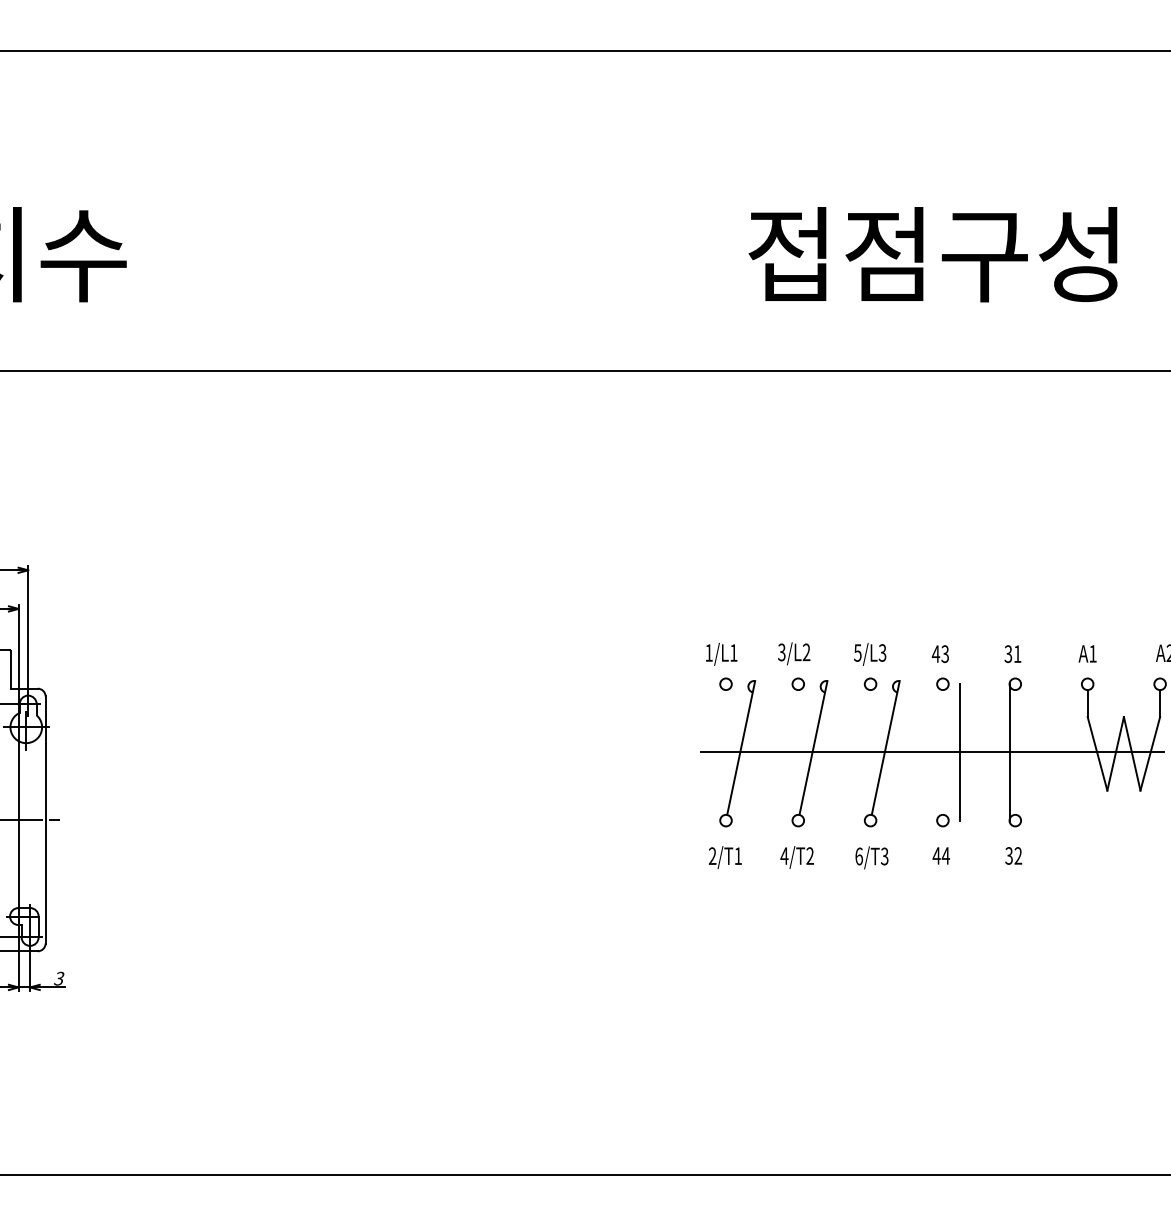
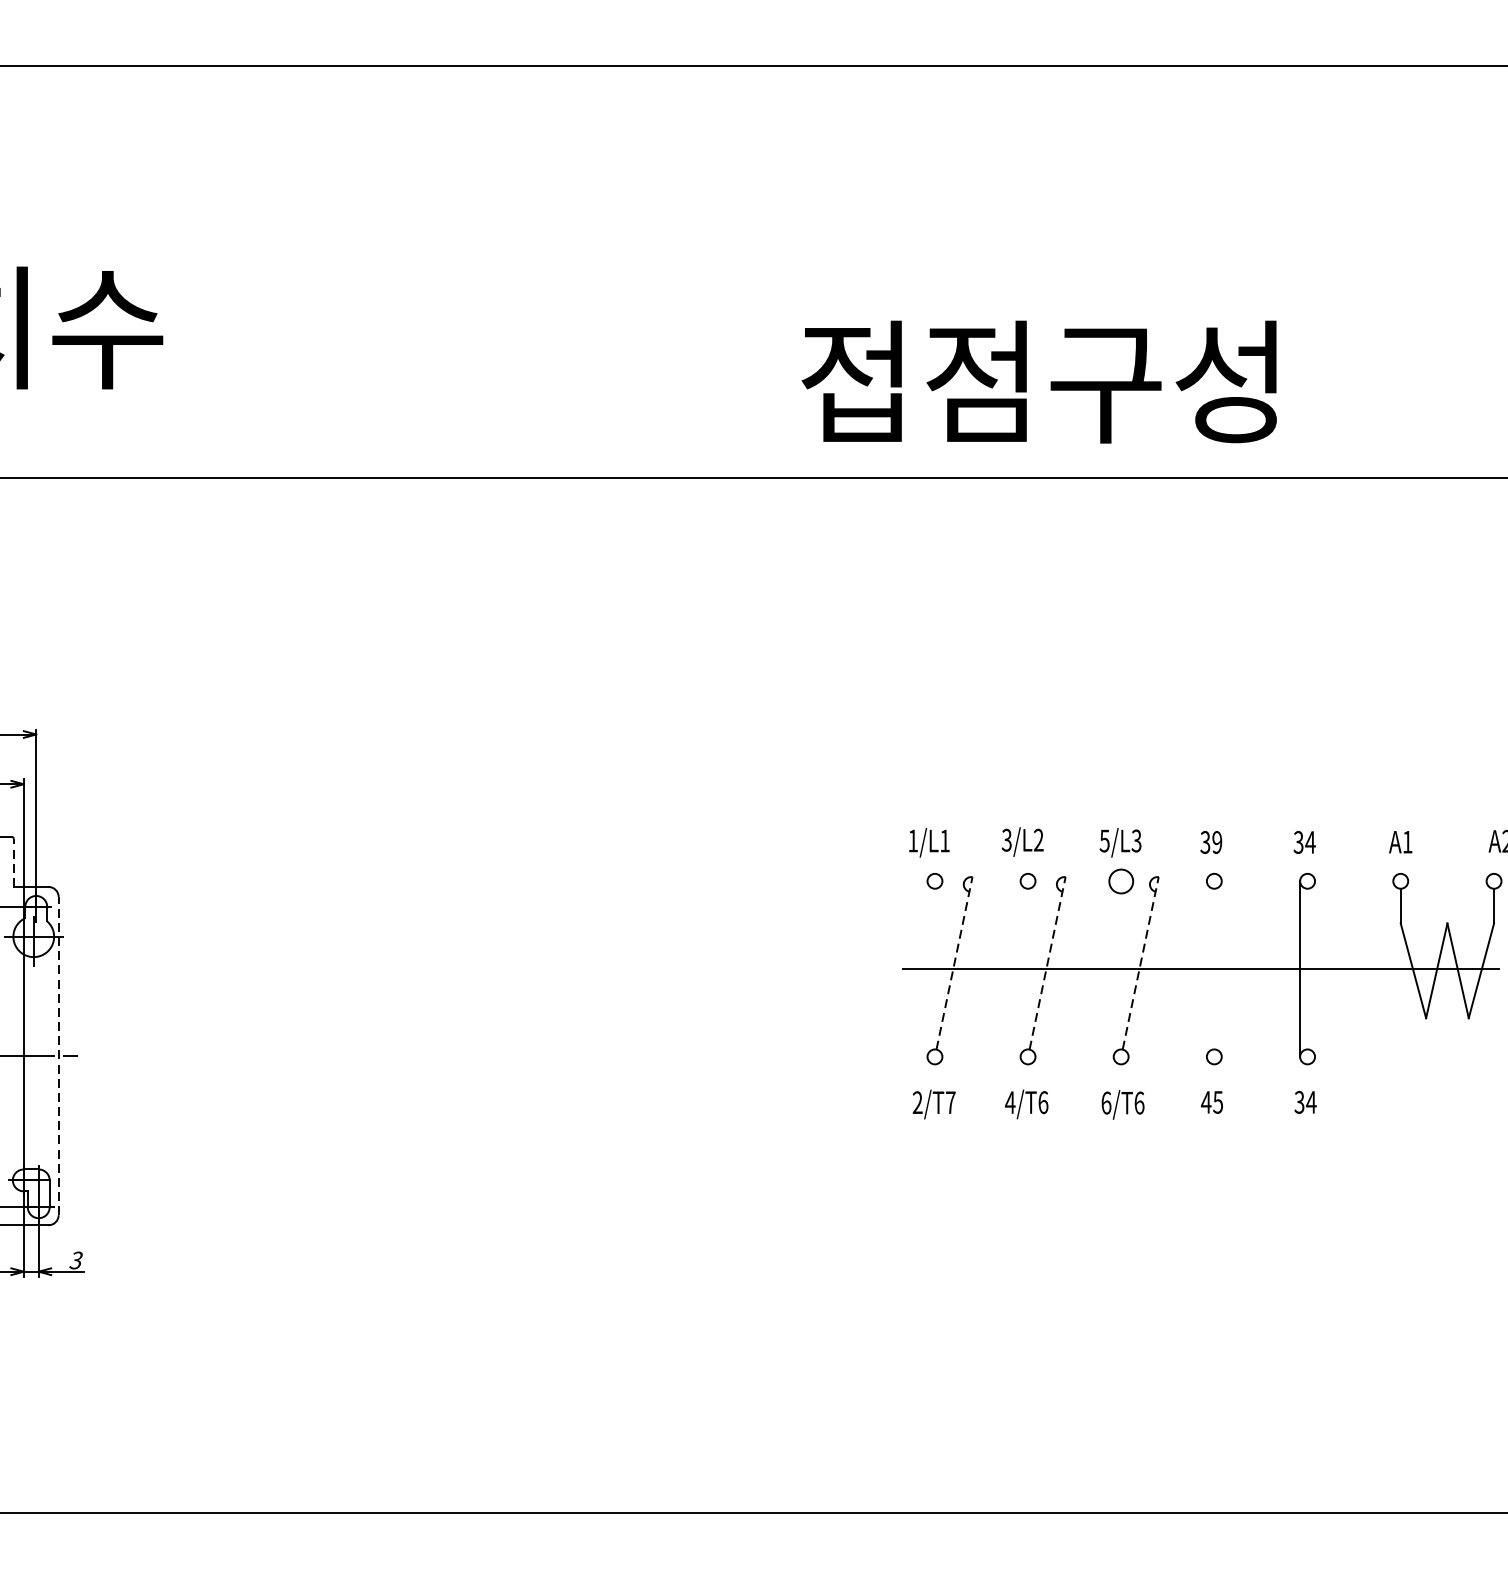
text: (932, 254) -> (1038, 381), moved
text: (1017, 653) -> (1310, 841), 31 -> 34
text: (939, 654) -> (1209, 842), 43 -> 39
line: (10, 669) -> (13, 862), solid -> dashed
circle: (870, 683) -> (1121, 880), size x1.6
line: (741, 747) -> (954, 962), solid -> dashed
line: (813, 747) -> (1047, 962), solid -> dashed
line: (885, 747) -> (1140, 962), solid -> dashed
line: (960, 752) -> (1236, 969), removed
line: (45, 819) -> (58, 1055), solid -> dashed
text: (738, 855) -> (951, 1101), 2/T1 -> 2/T7
text: (945, 855) -> (1217, 1101), 44 -> 45
text: (1018, 855) -> (1311, 1101), 32 -> 34
text: (810, 856) -> (1043, 1103), 4/T2 -> 4/T6
text: (884, 856) -> (1139, 1103), 6/T3 -> 6/T6

